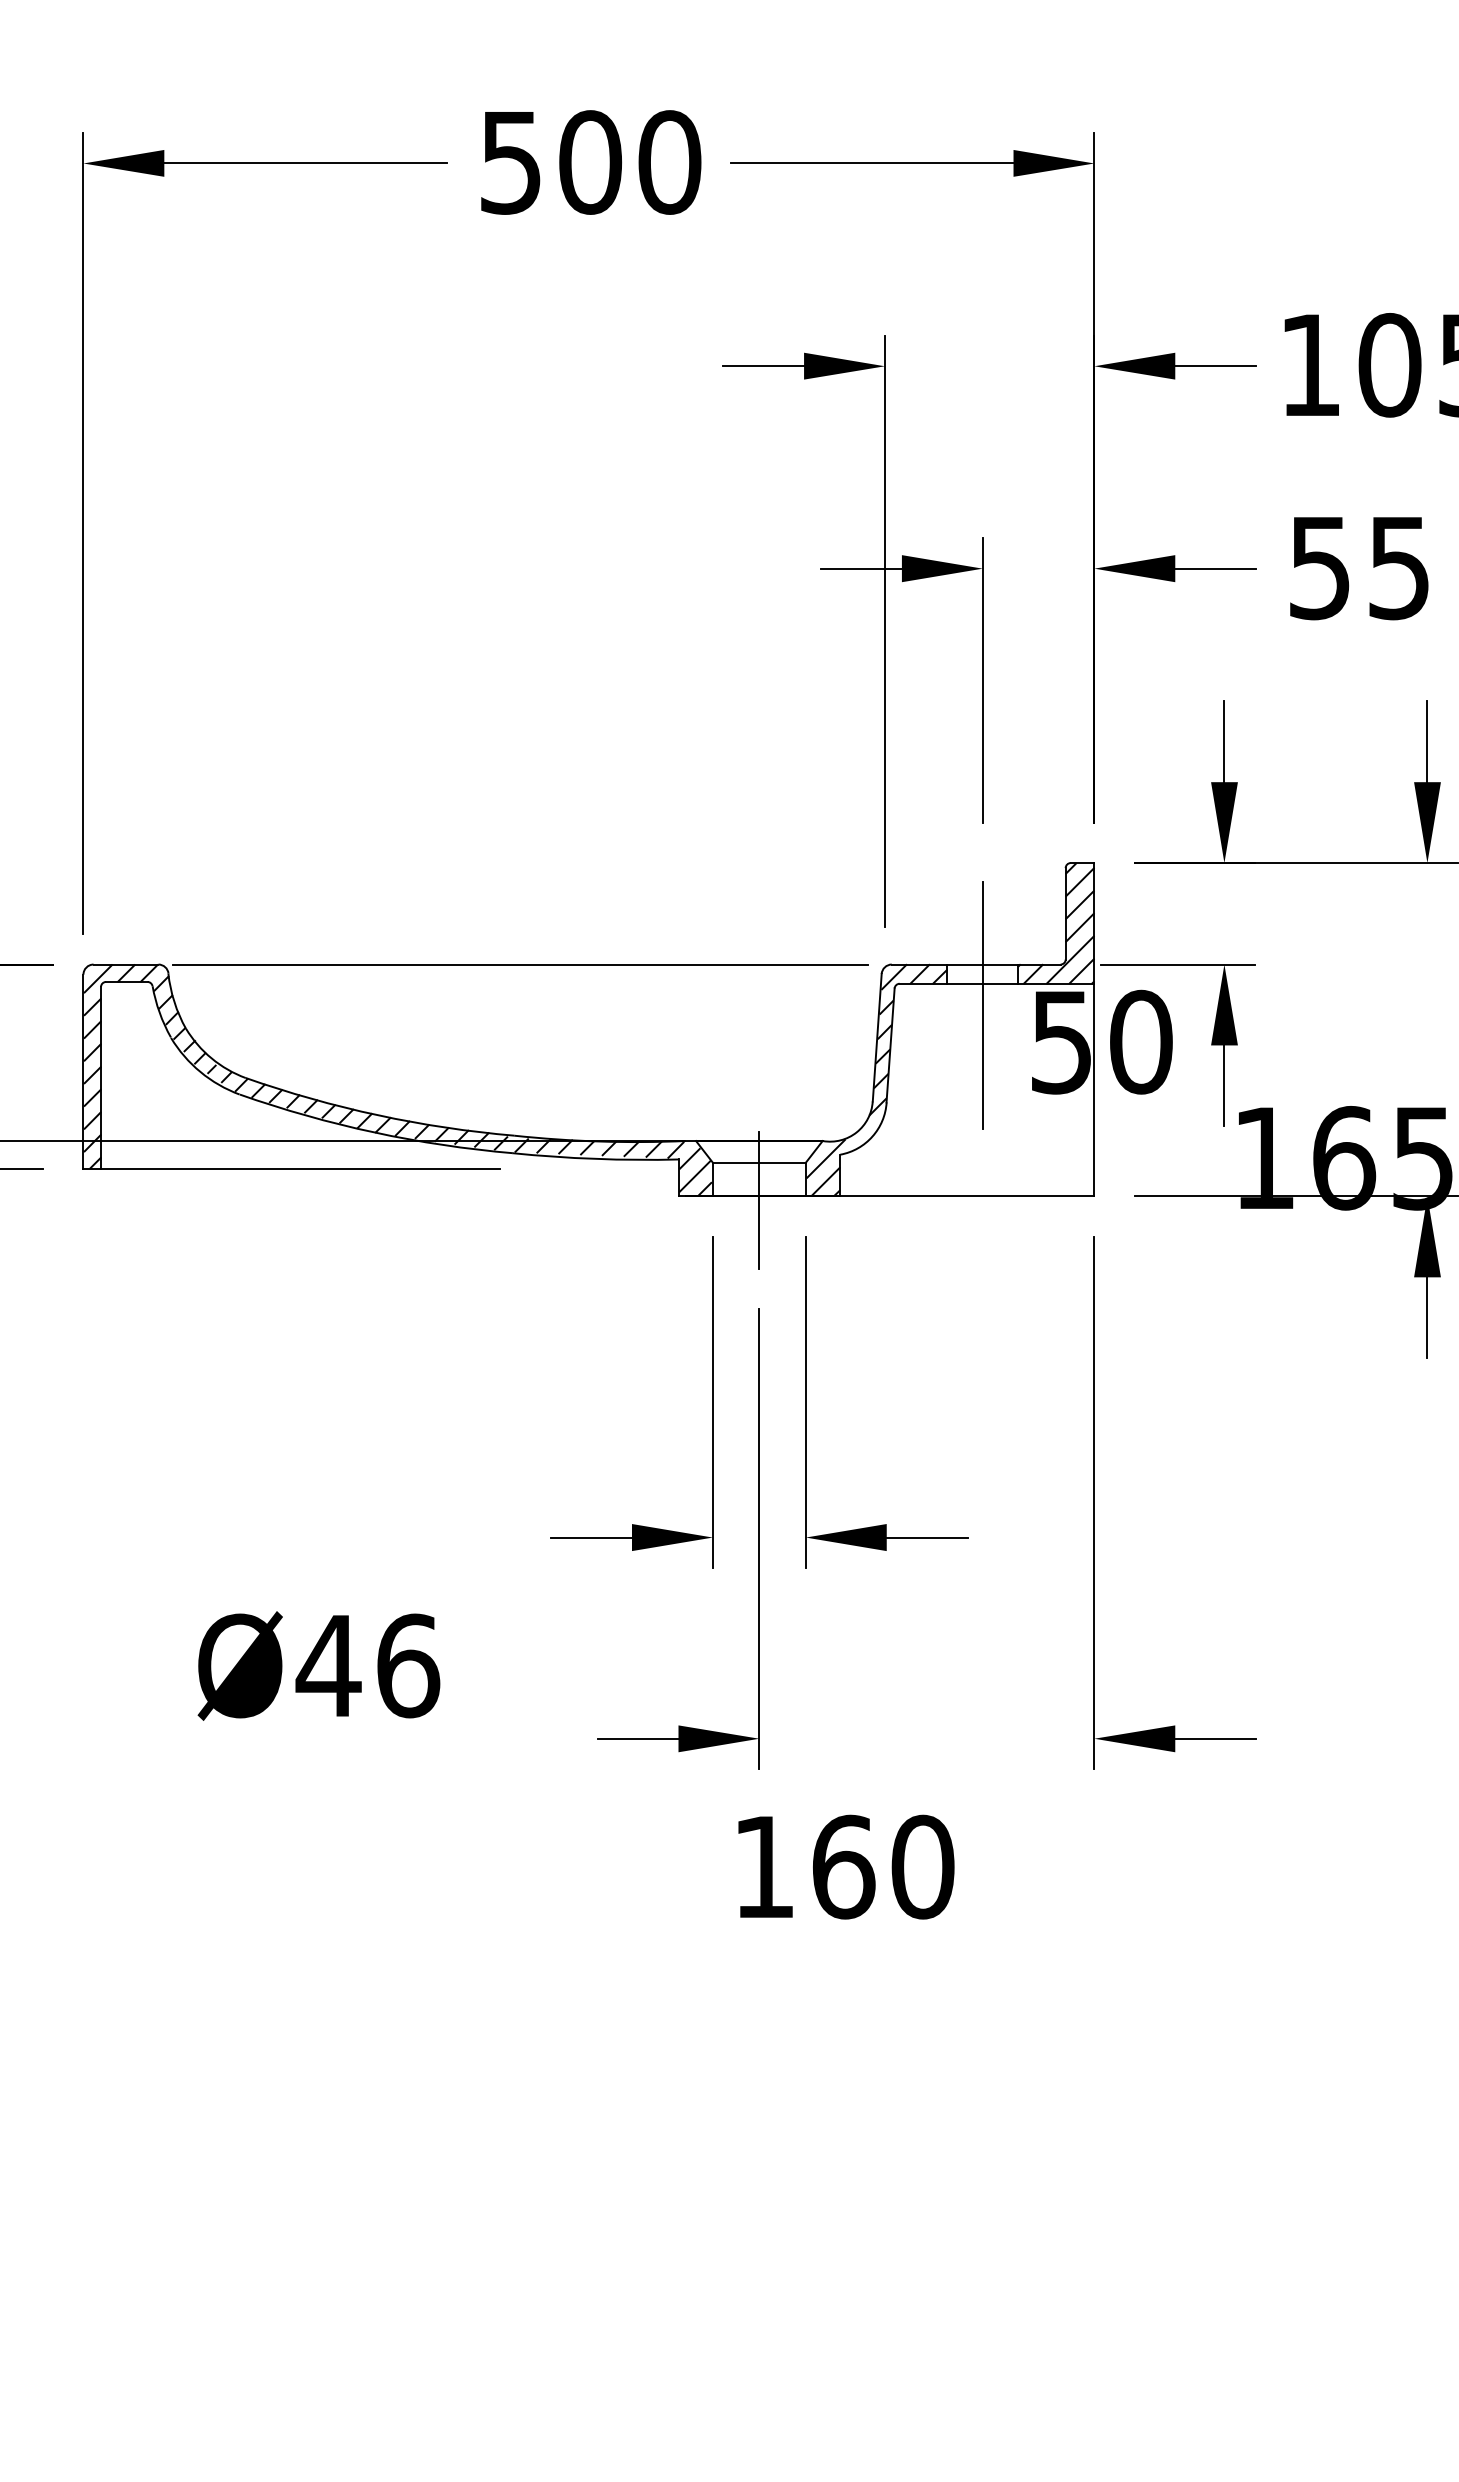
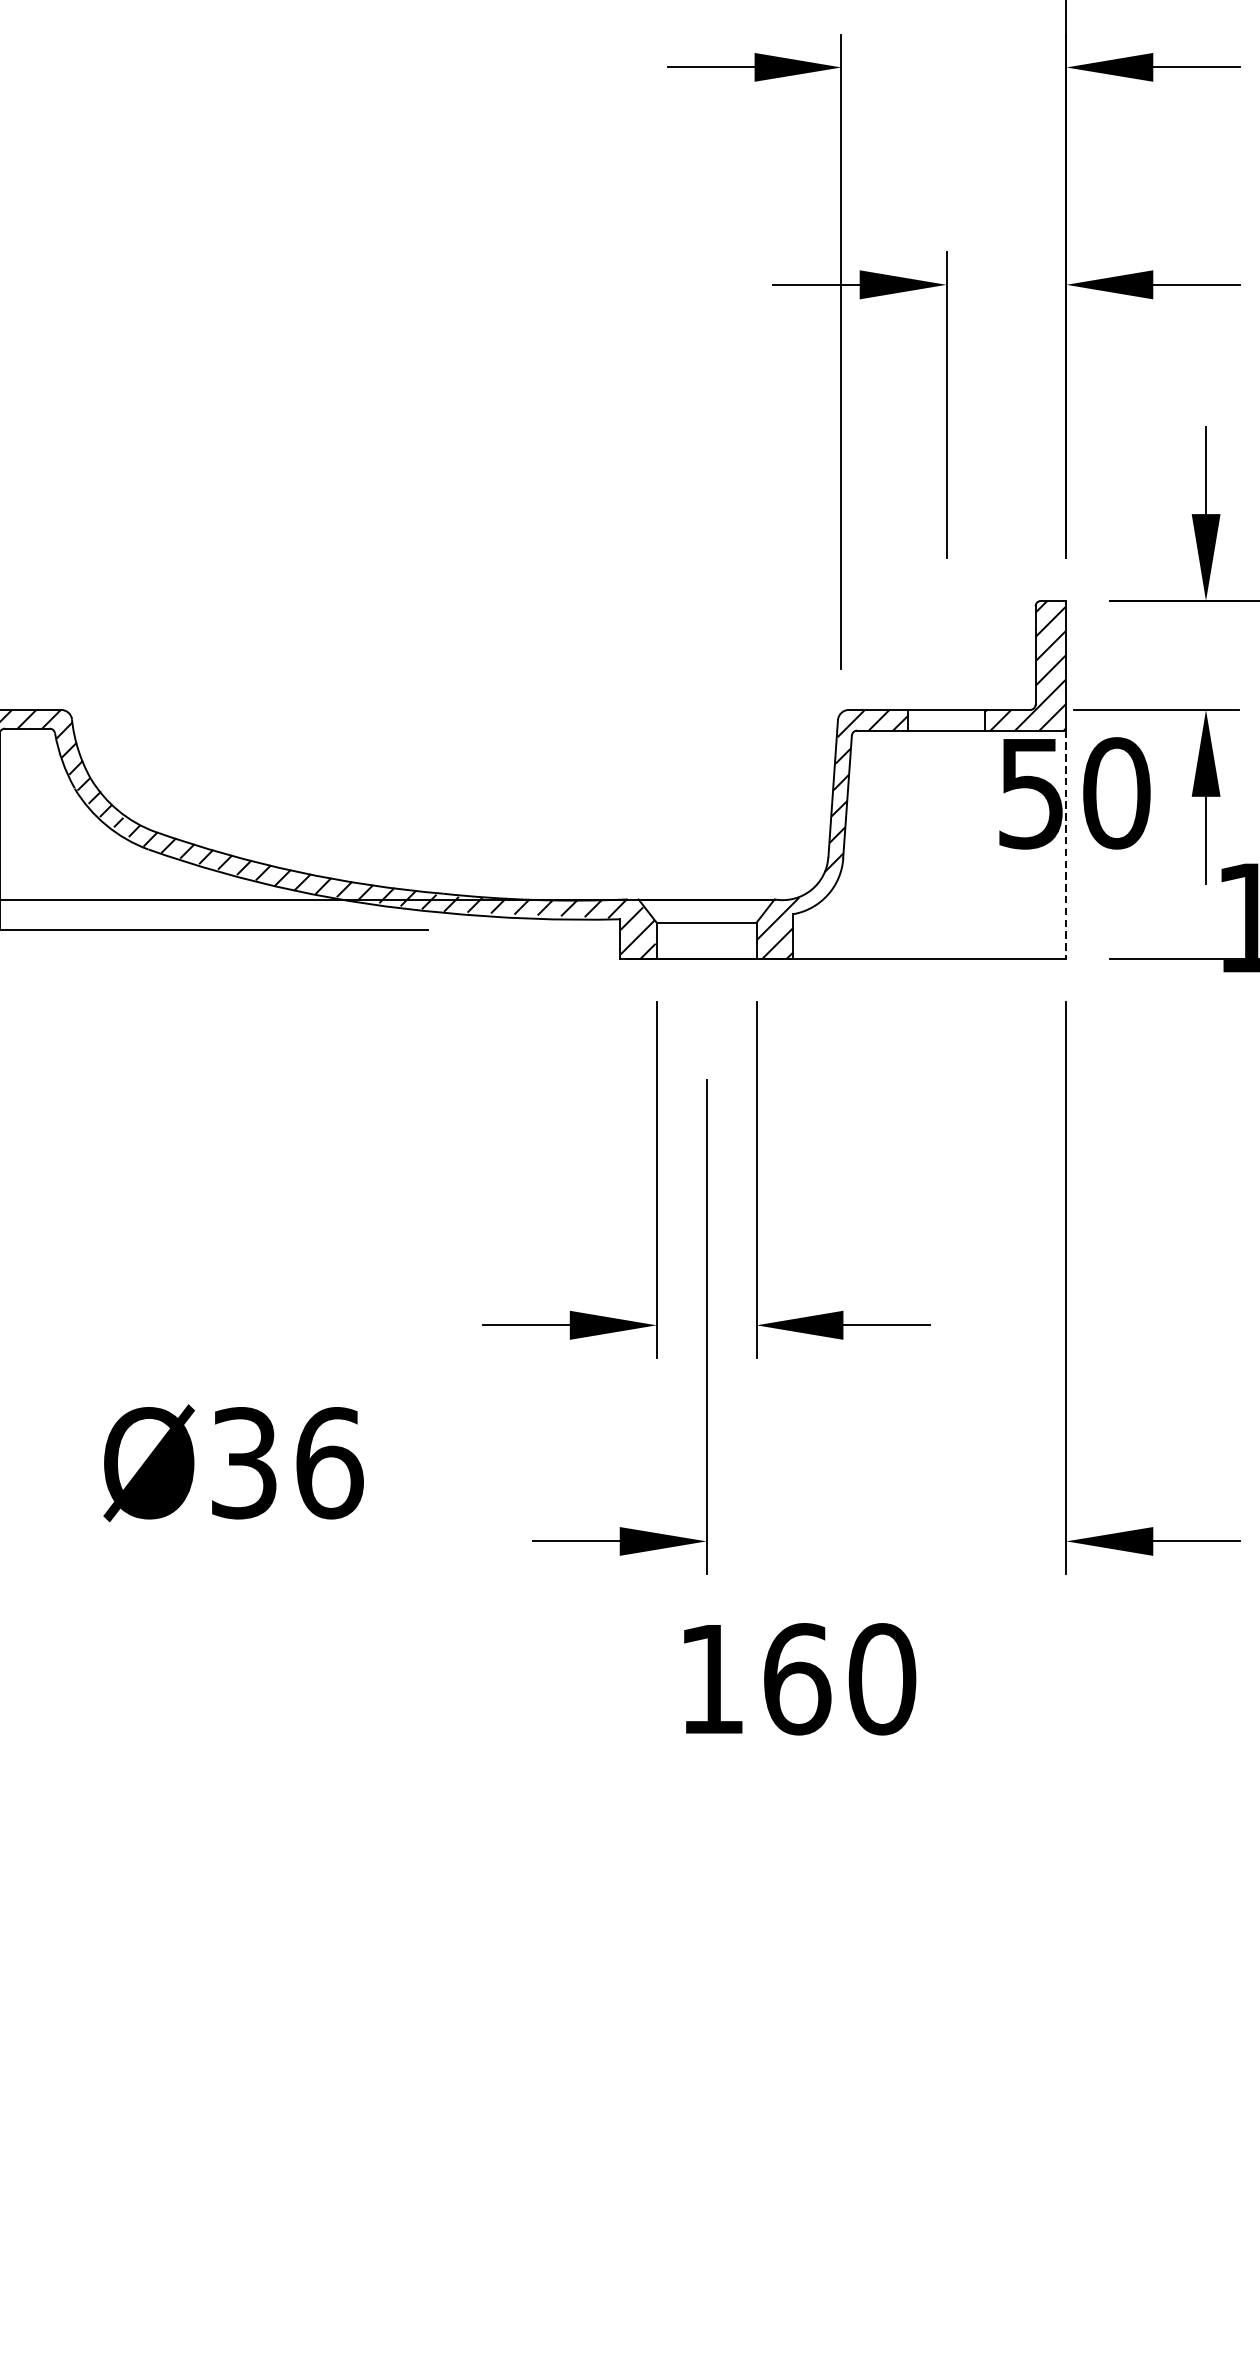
line: (519, 964) -> (449, 709), removed
line: (982, 1005) -> (946, 753), removed
line: (1094, 1090) -> (1066, 845), solid -> dashed
line: (759, 1200) -> (706, 963), removed
text: (328, 1665) -> (243, 1462), Ø46 -> Ø36

